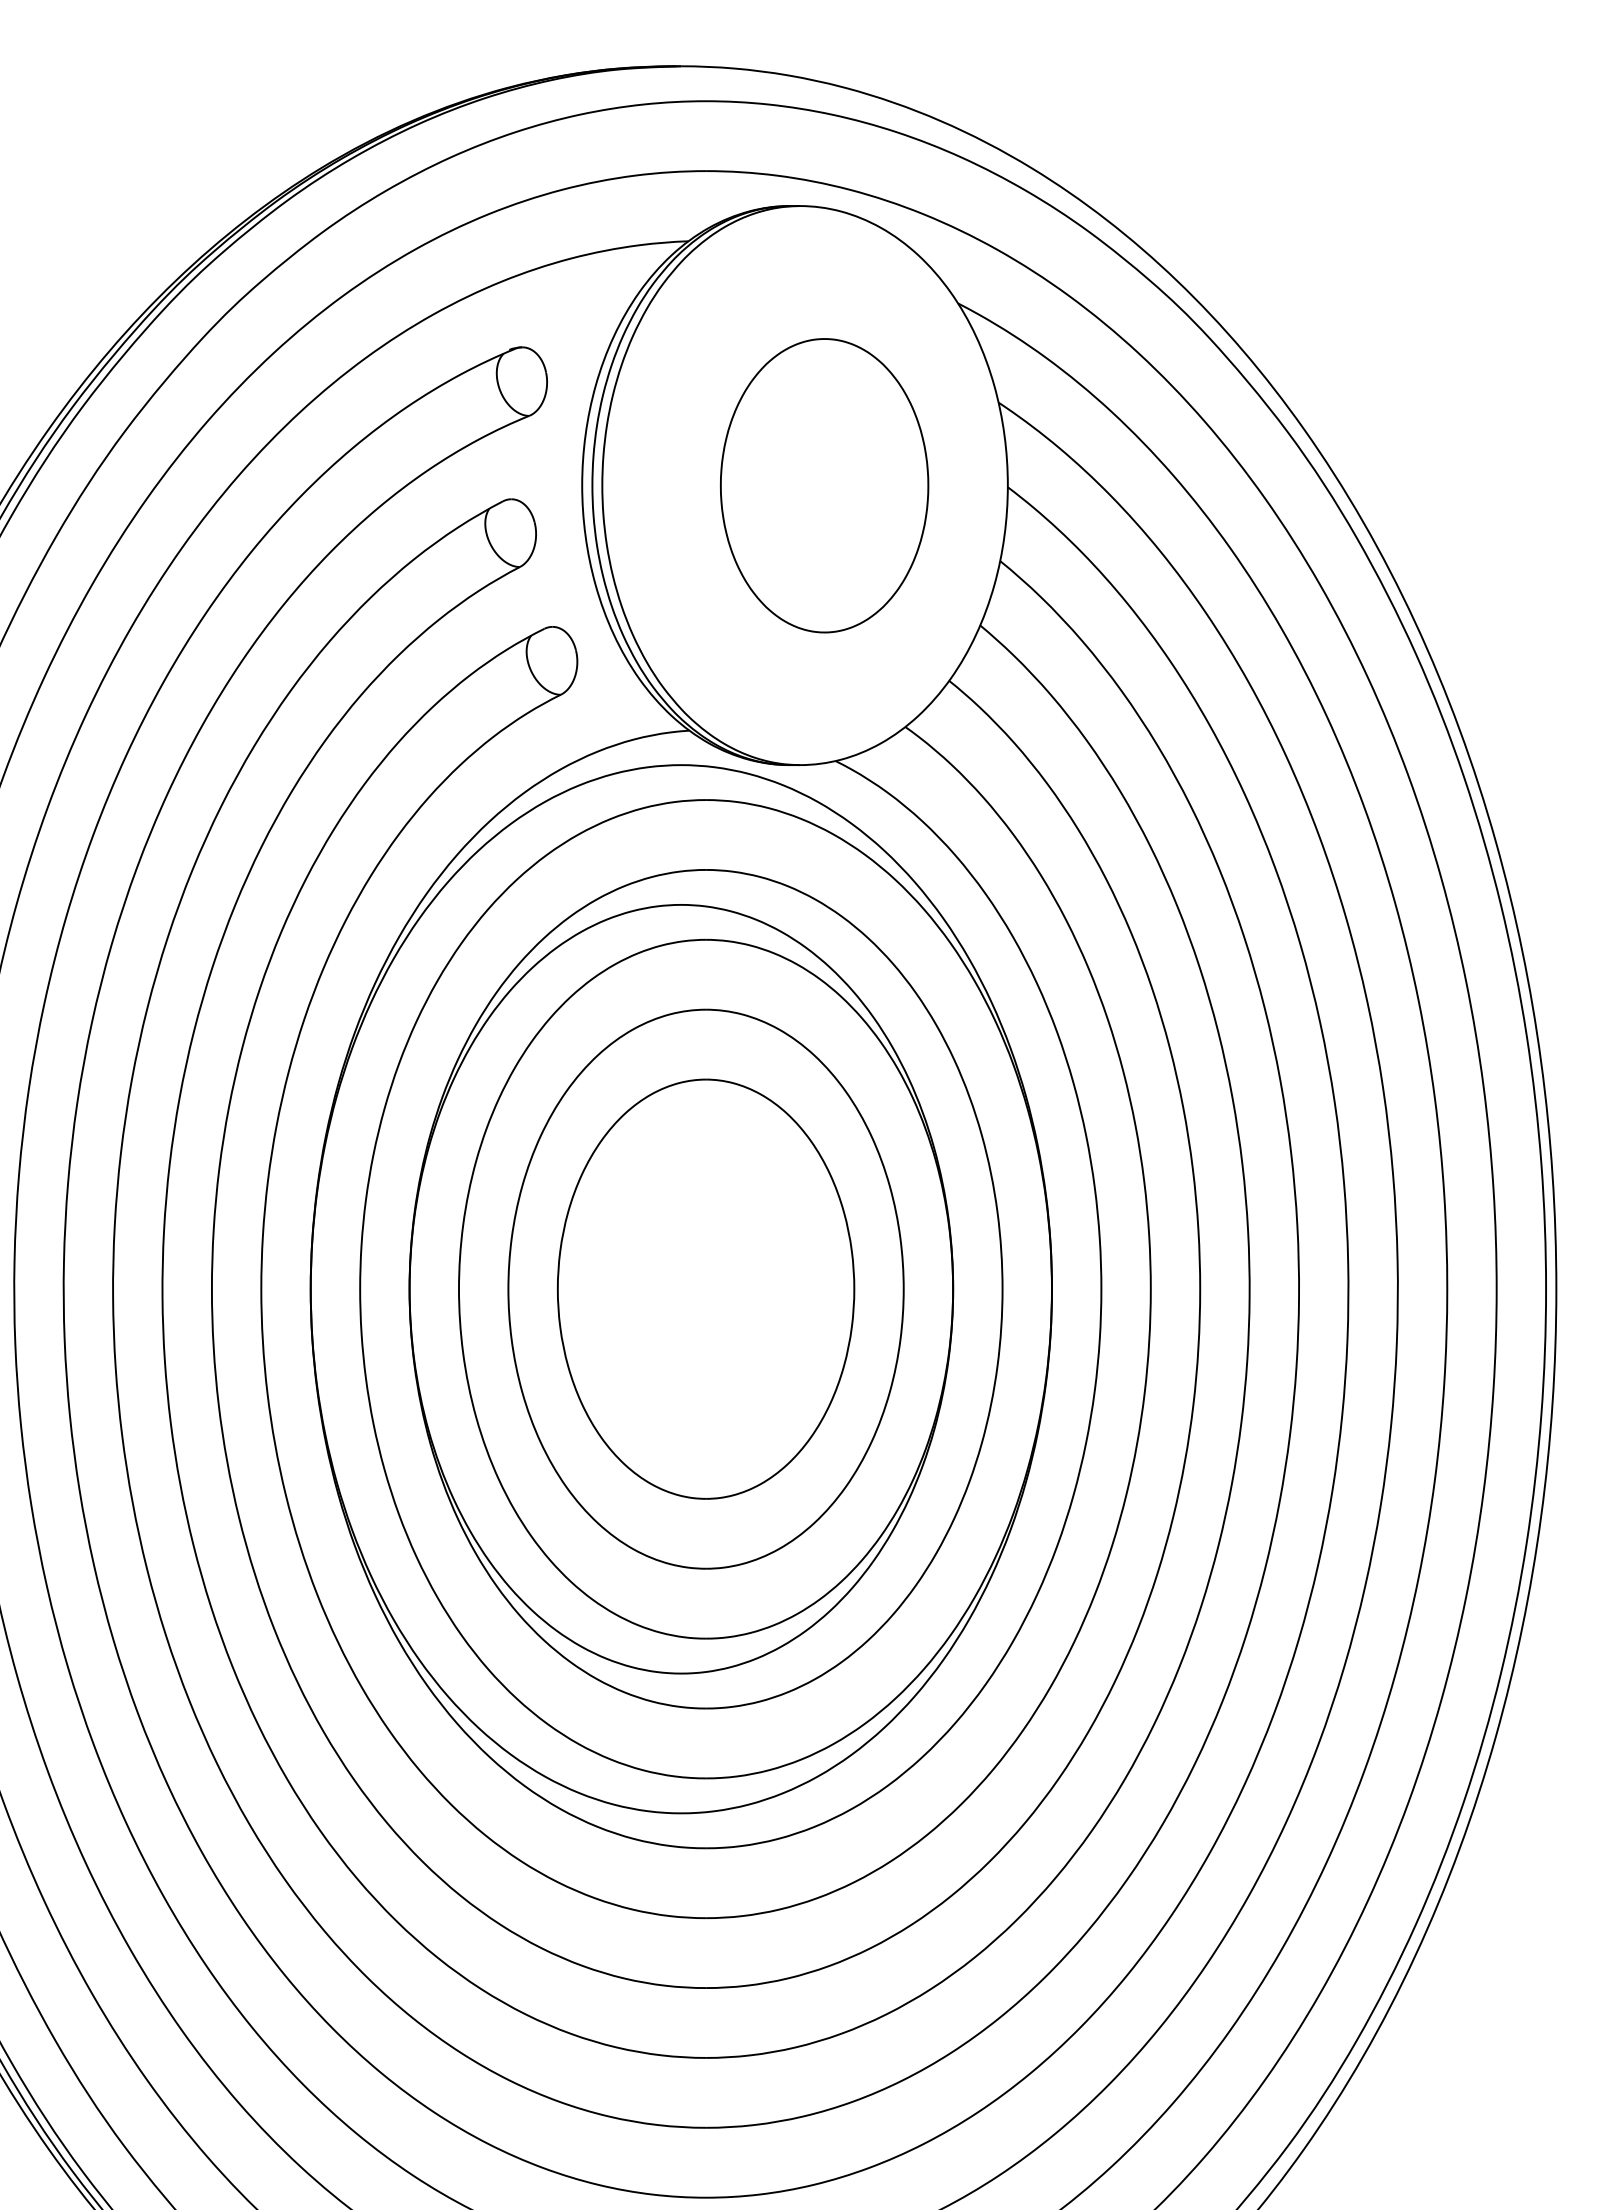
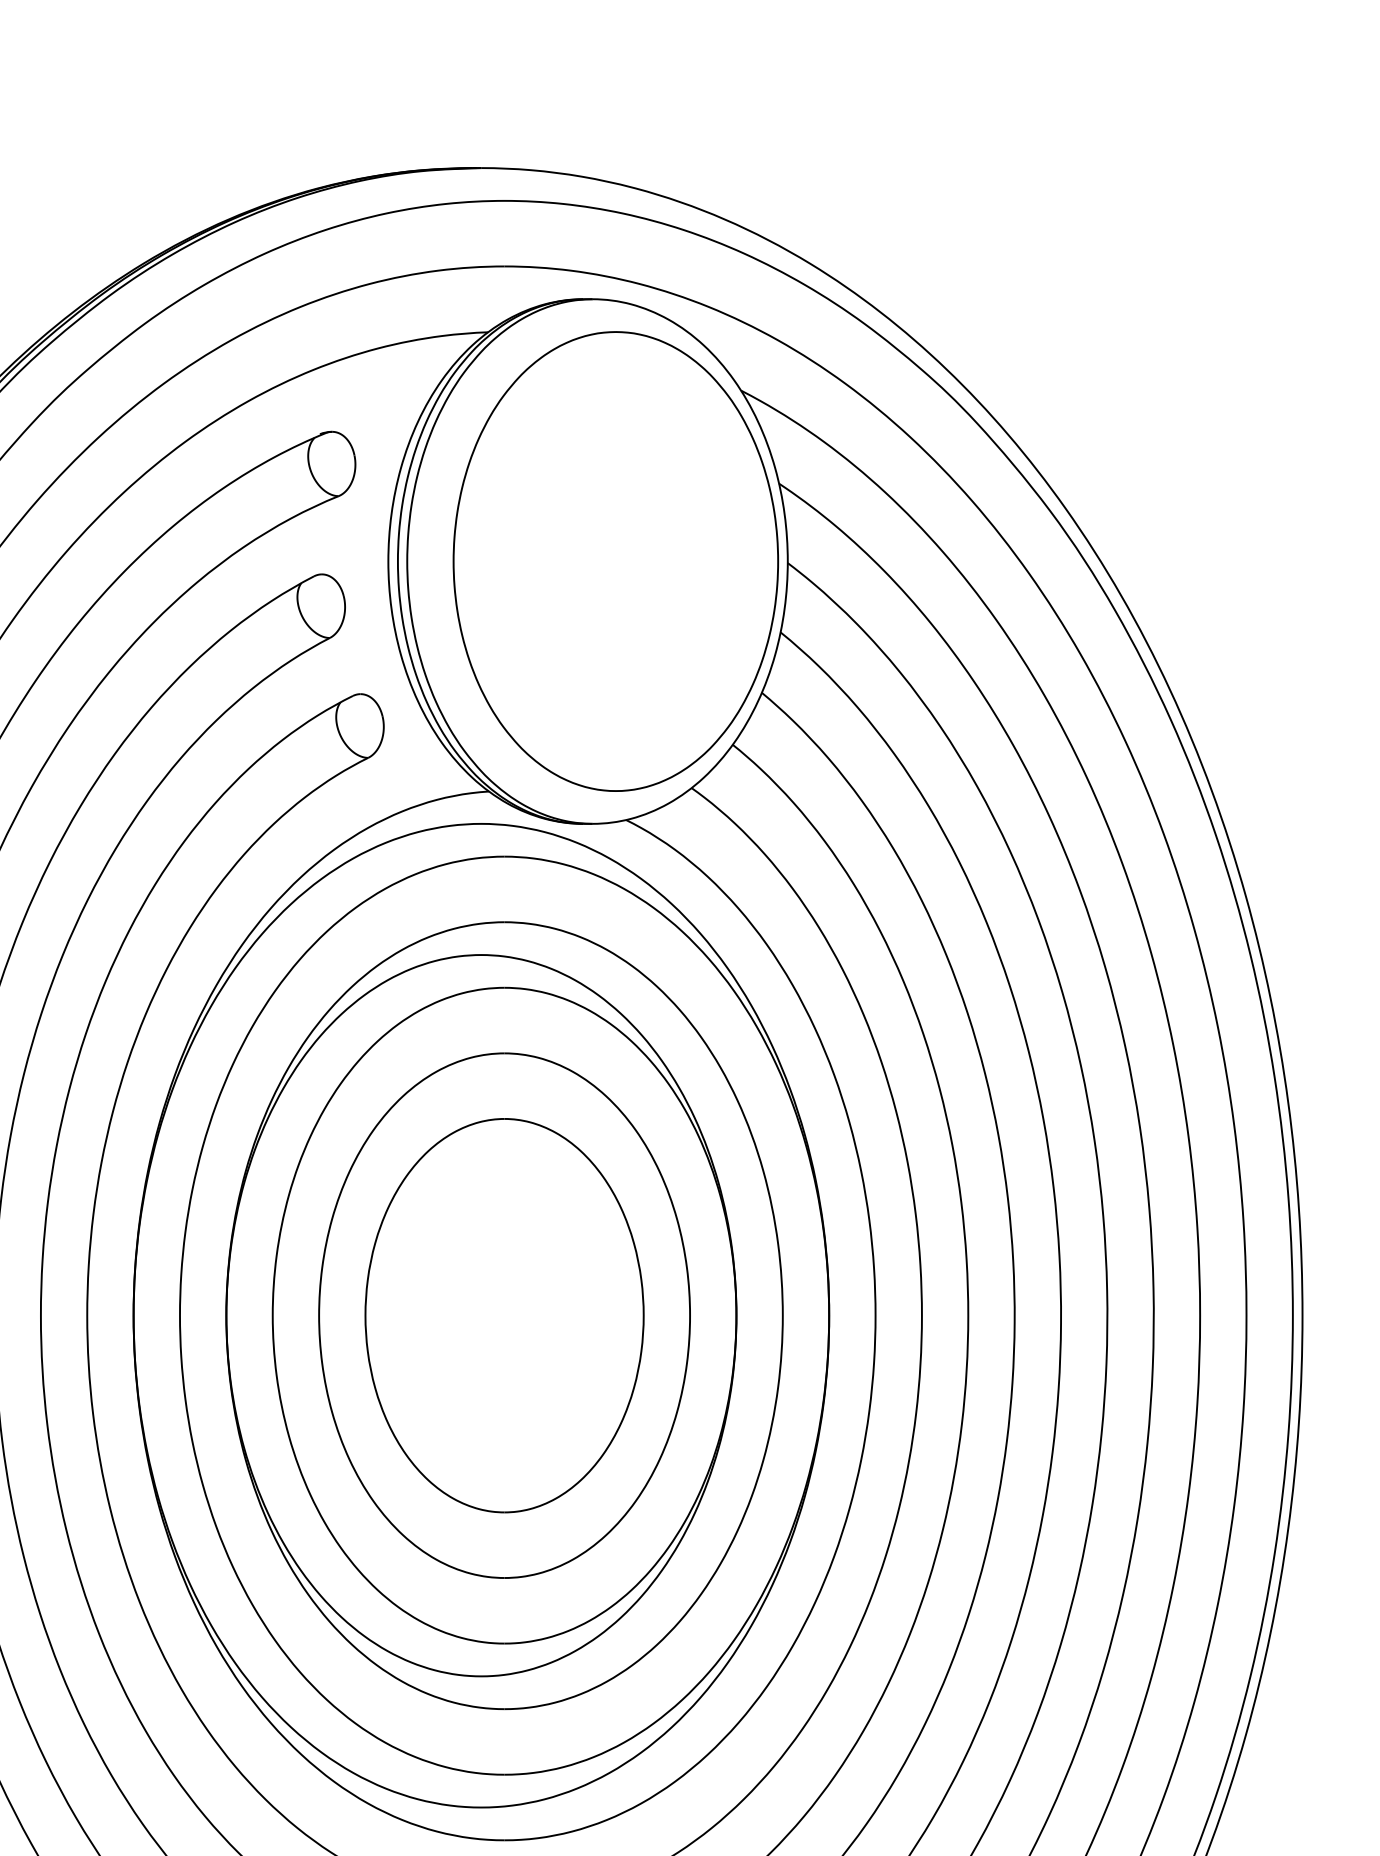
part: (824, 485) -> (615, 561), size x1.67

